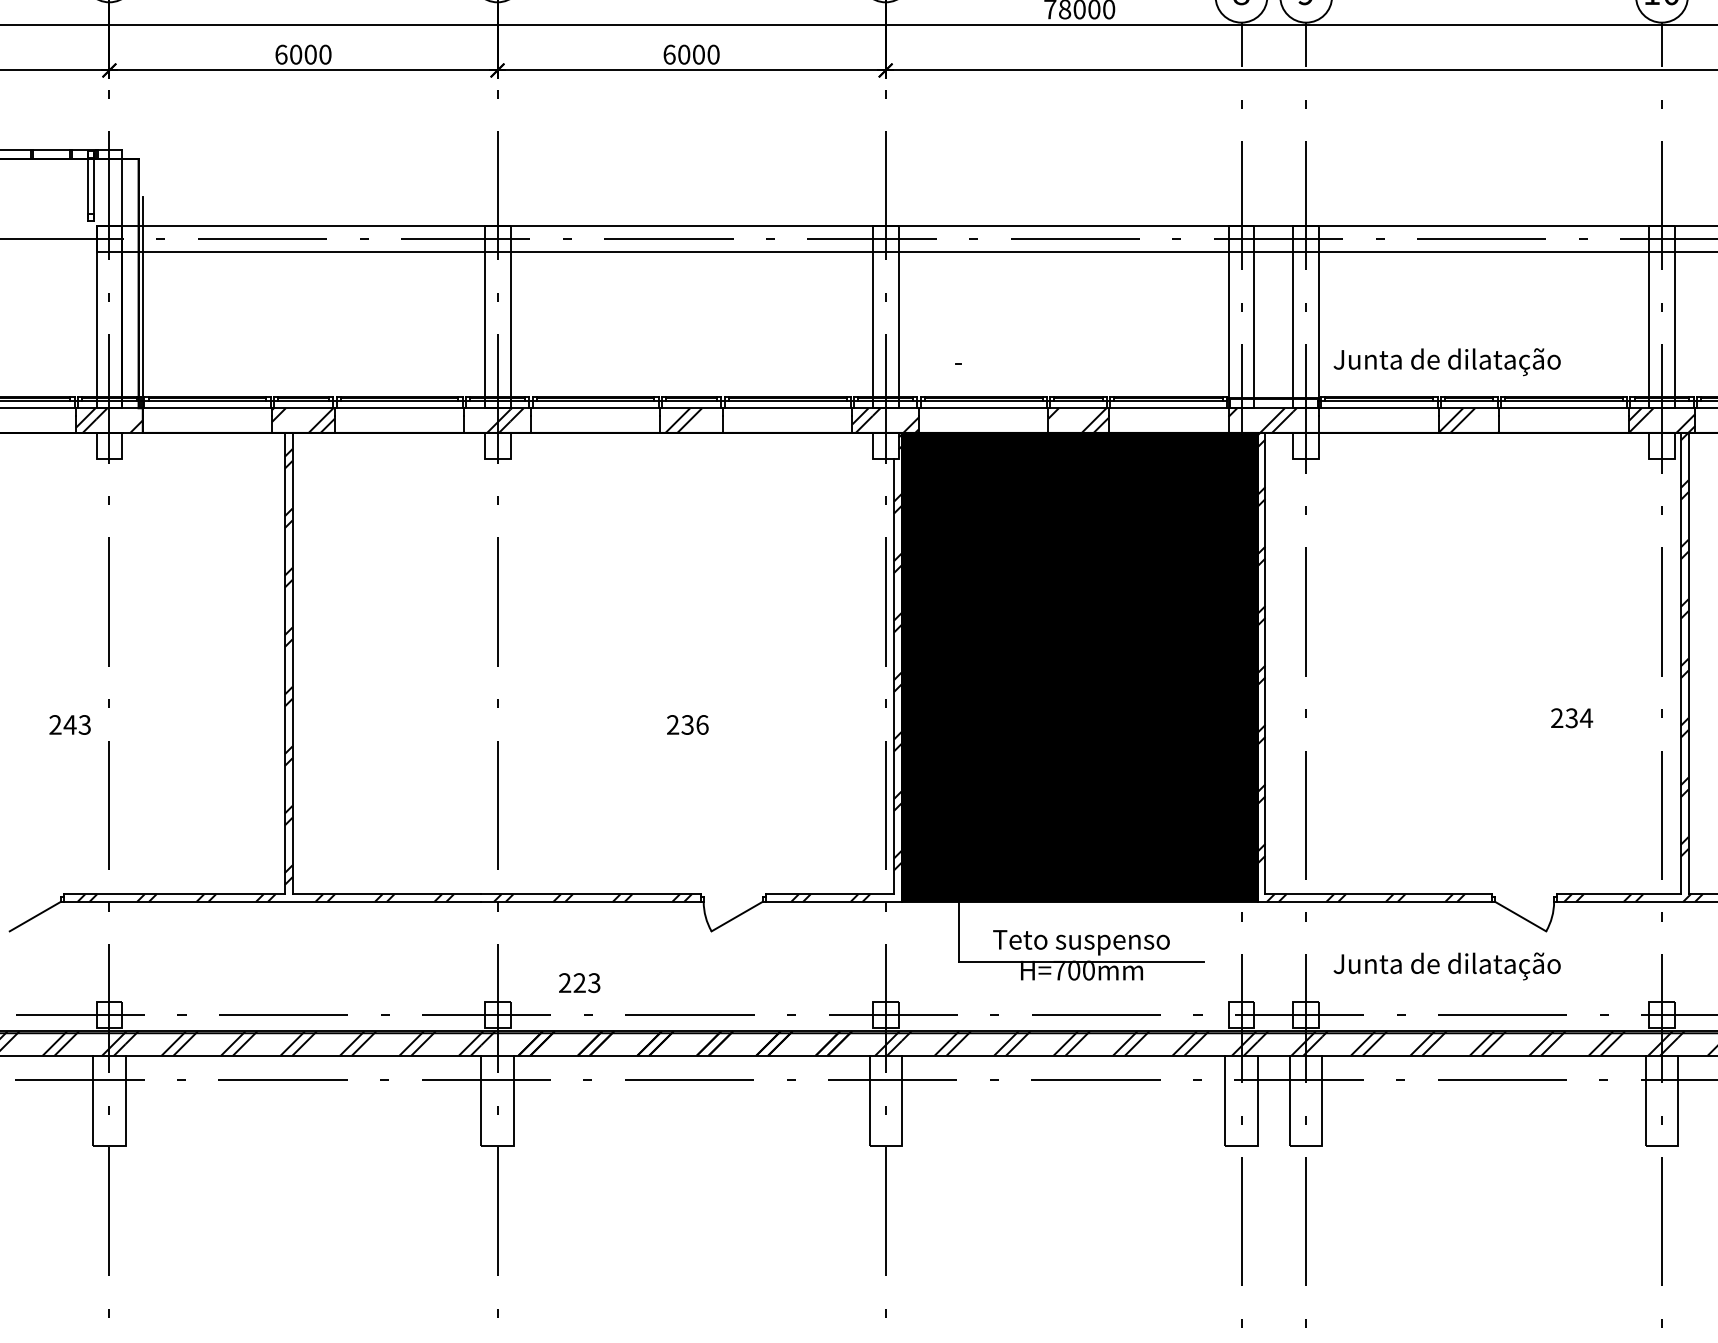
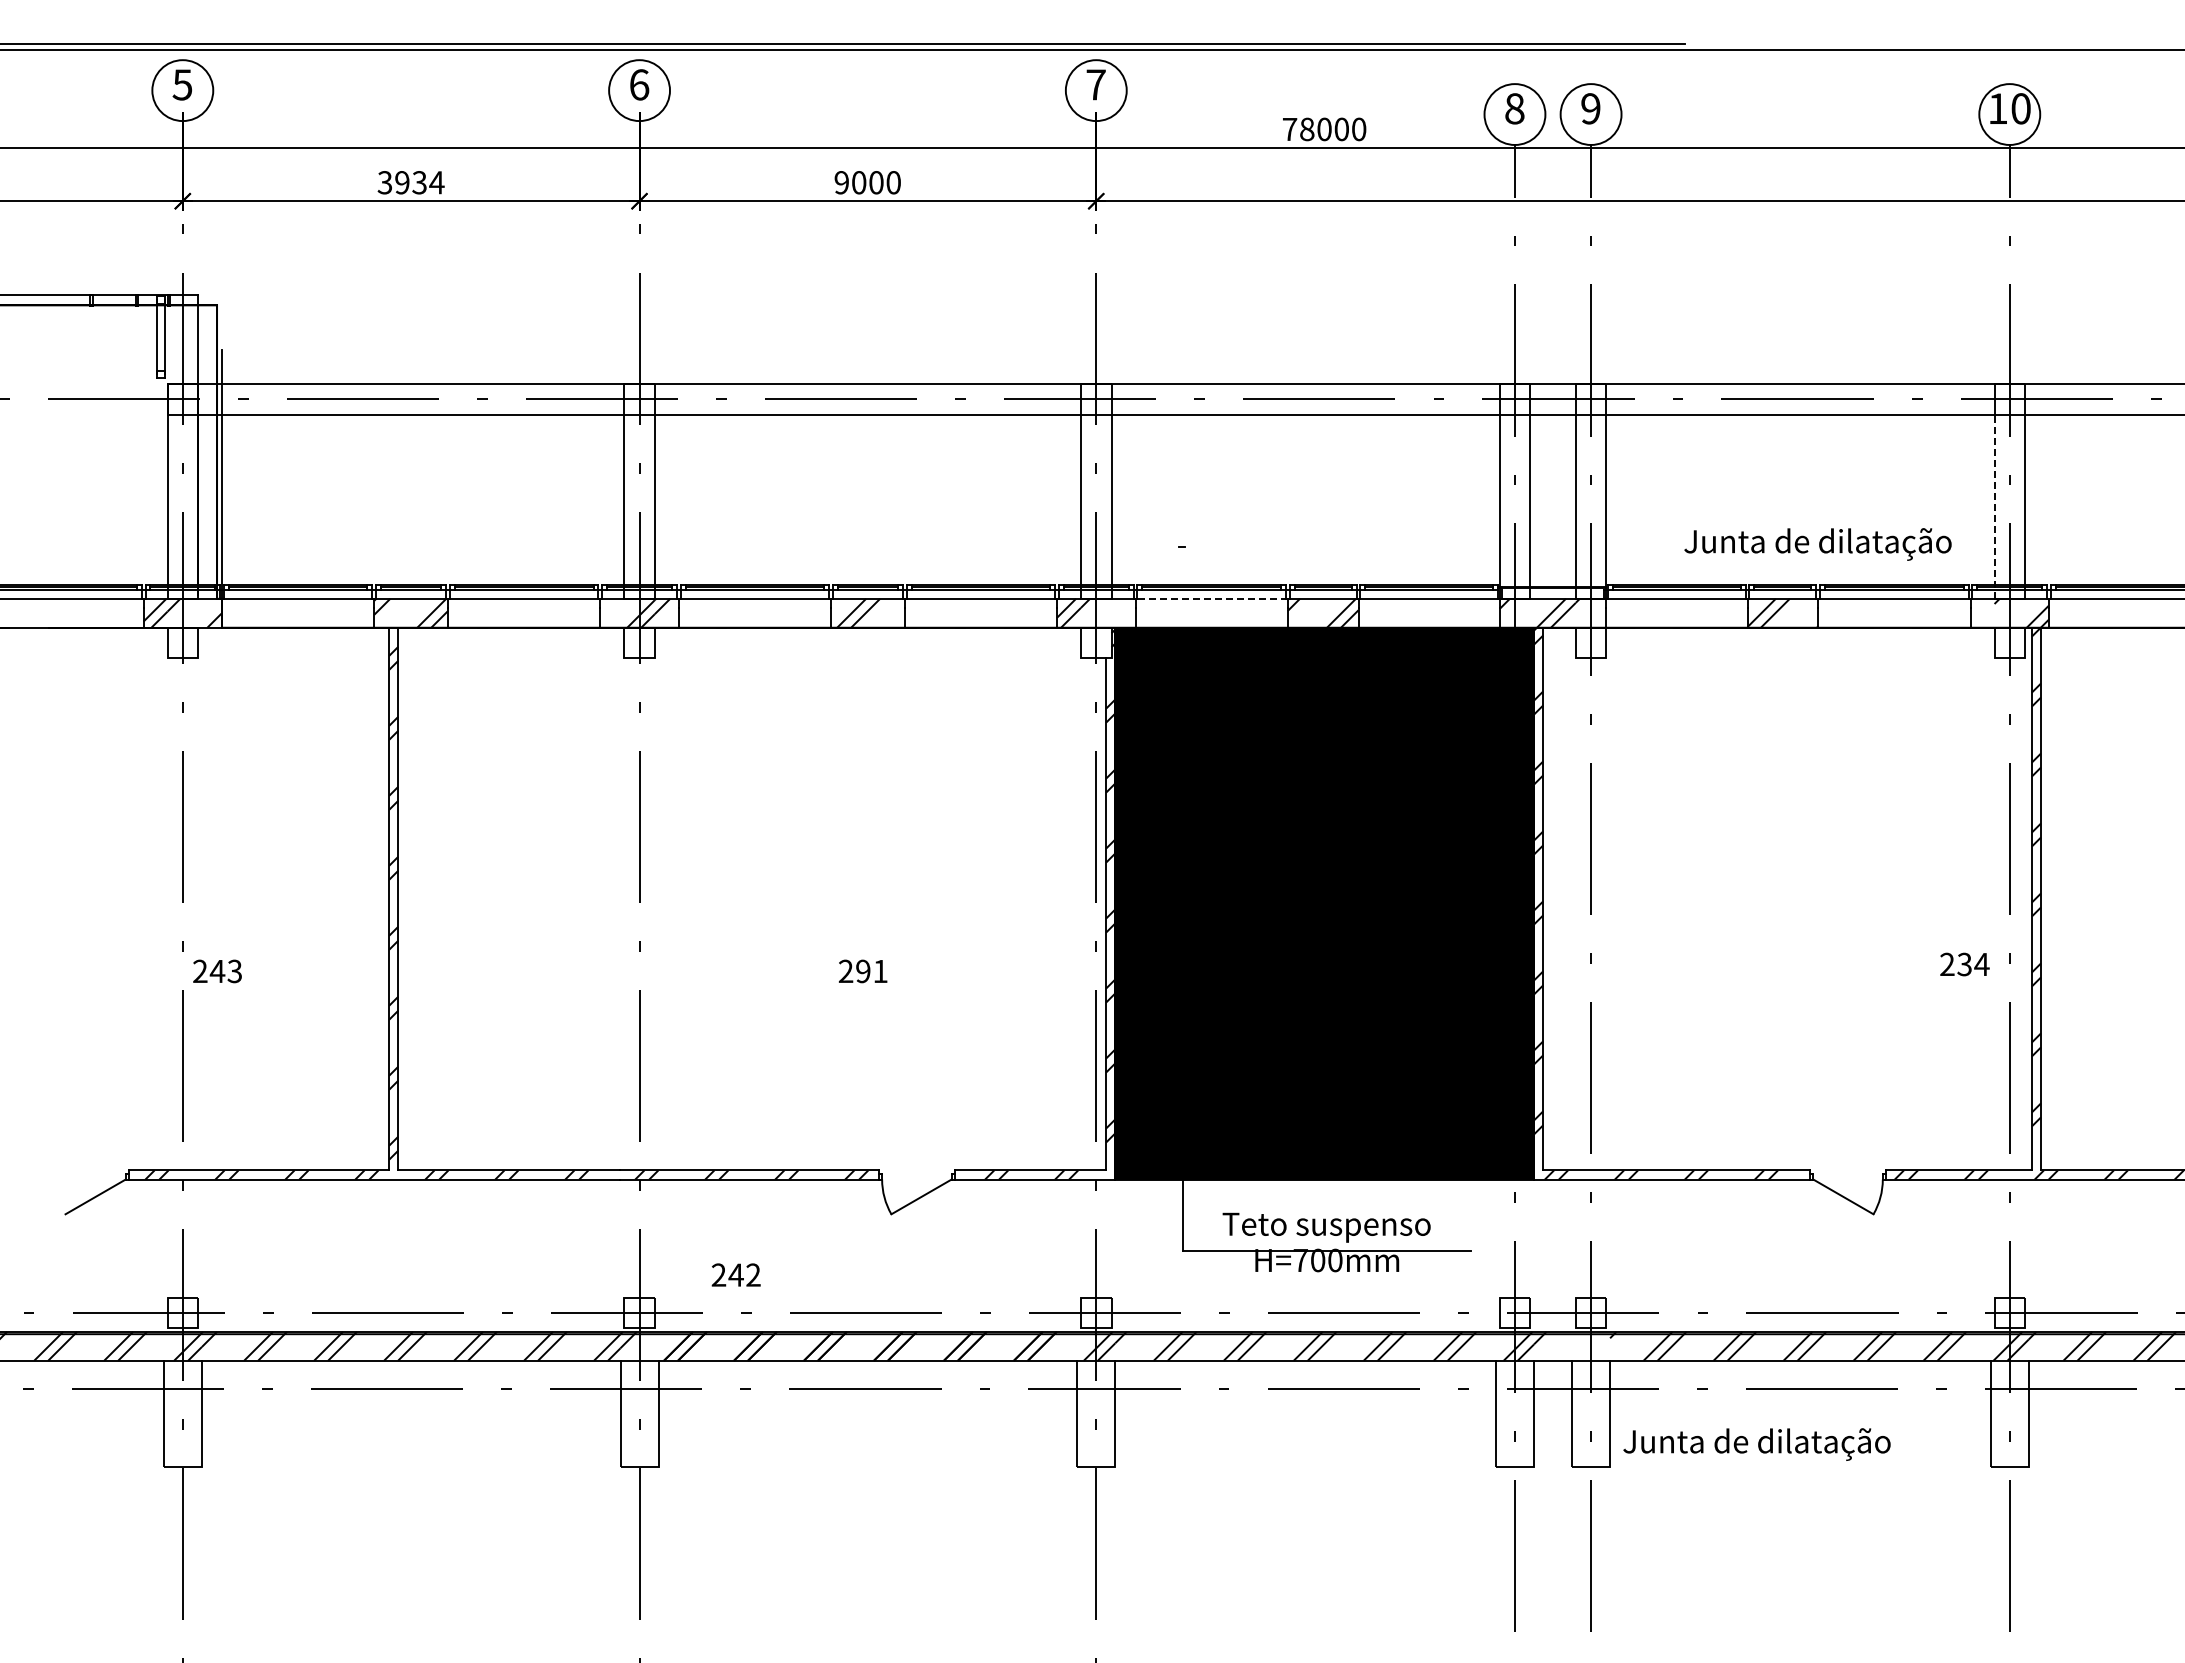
text: (302, 54) -> (410, 182), 6000 -> 3934
text: (669, 54) -> (841, 182), 6000 -> 9000
line: (1649, 329) -> (1994, 506), solid -> dashed
text: (1446, 362) -> (1817, 544), moved
line: (983, 408) -> (1211, 598), solid -> dashed
hatch: (1638, 419) -> (1982, 612), removed
hatch: (911, 425) -> (1126, 618), removed
text: (1571, 718) -> (1964, 964), moved
text: (70, 725) -> (217, 971), moved
text: (694, 725) -> (871, 971), 236 -> 291
text: (1446, 966) -> (1756, 1444), moved
text: (586, 982) -> (744, 1274), 223 -> 242
hatch: (1306, 1042) -> (1591, 1345), removed

